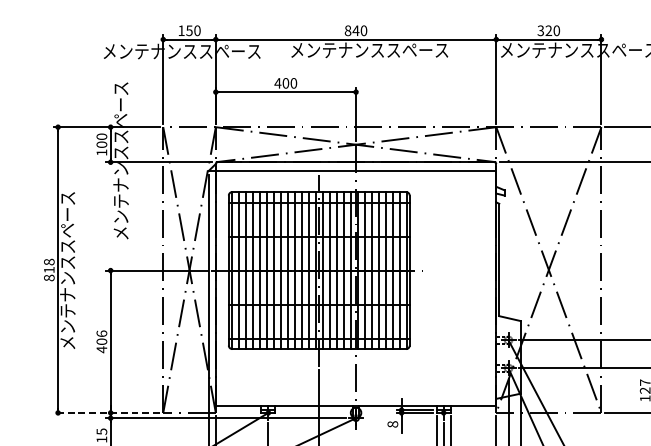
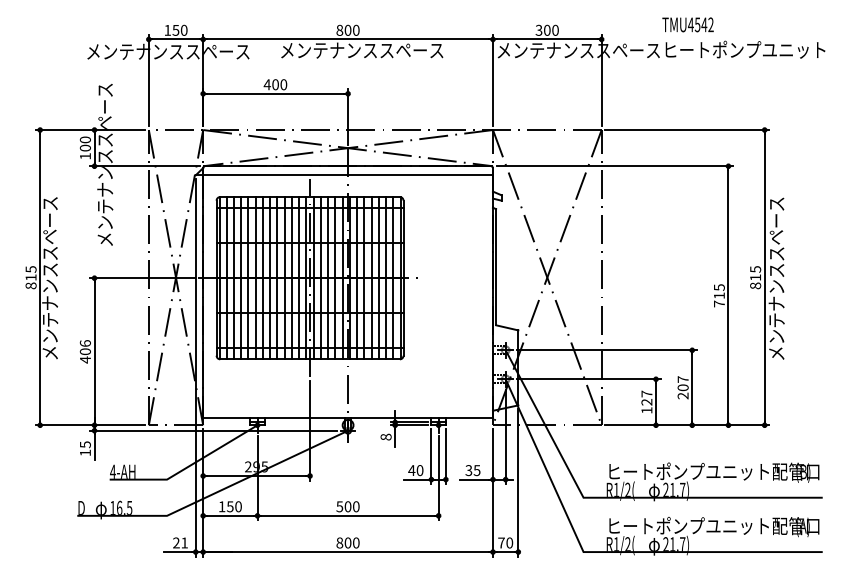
text: (355, 29) -> (347, 29), 840 -> 800
text: (549, 30) -> (547, 30), 320 -> 300
text: (48, 262) -> (30, 269), 818 -> 815
line: (106, 413) -> (90, 425), dashed -> solid

